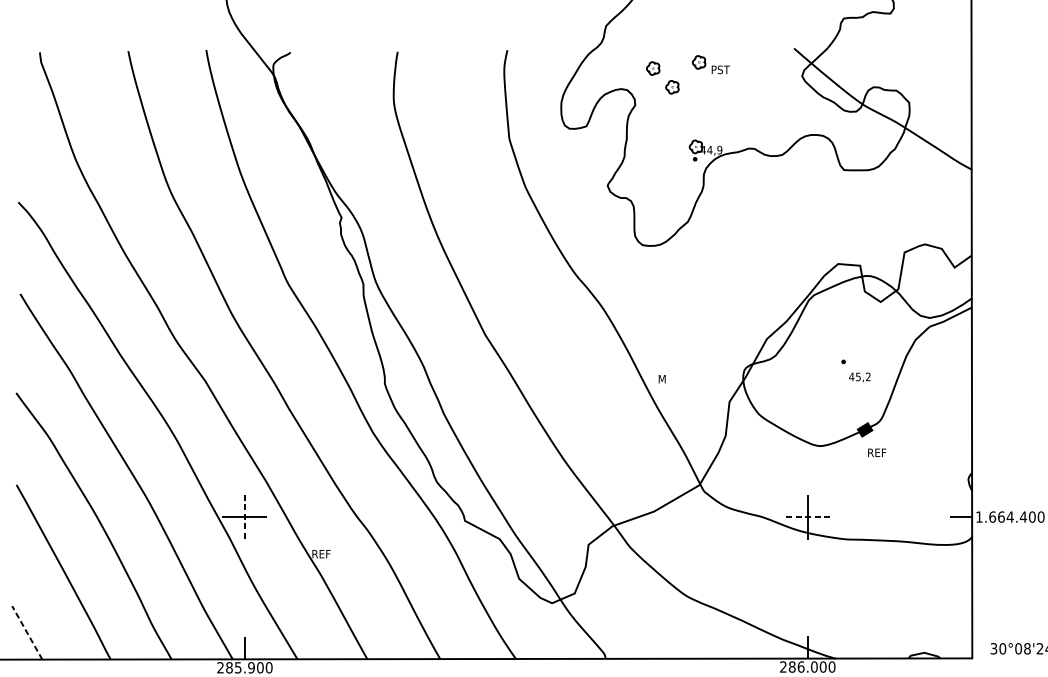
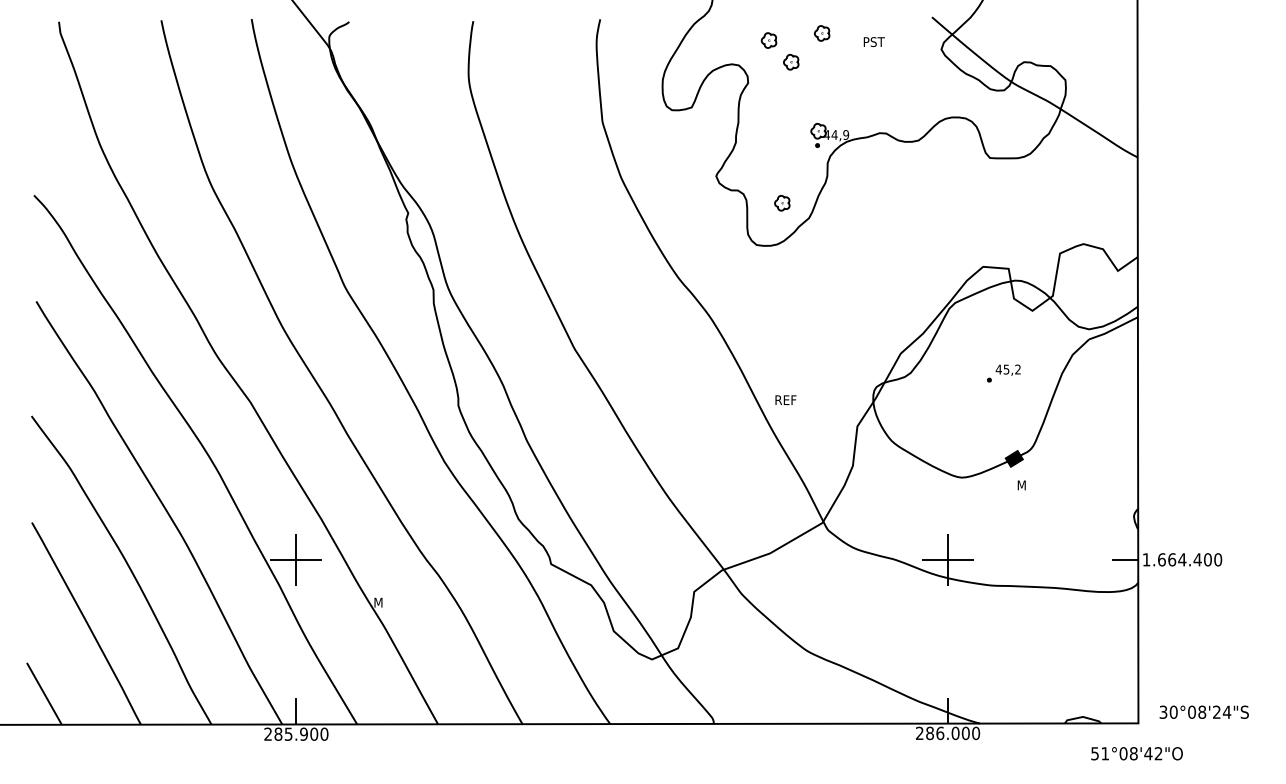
text: (720, 70) -> (873, 42), moved
part: (664, 209) -> (782, 203), added
text: (859, 376) -> (1007, 369), moved
text: (668, 378) -> (786, 399), M -> REF
text: (877, 452) -> (1028, 485), REF -> M
line: (807, 516) -> (947, 559), dashed -> solid
line: (245, 517) -> (296, 560), dashed -> solid
text: (321, 553) -> (385, 602), REF -> M
line: (27, 632) -> (44, 693), dashed -> solid

